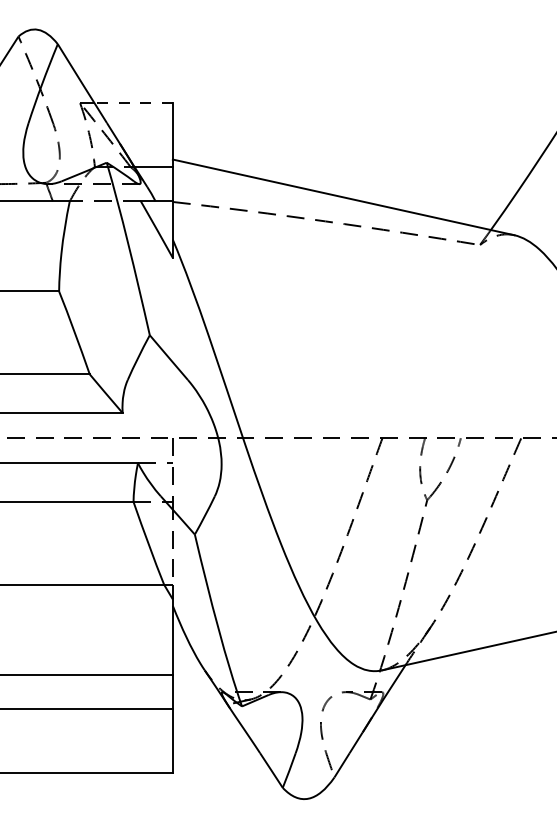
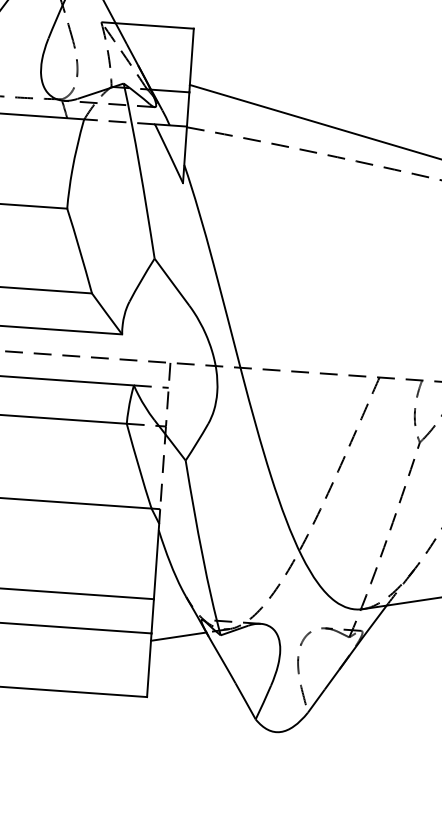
line: (133, 103) -> (154, 26), dashed -> solid
line: (199, 710) -> (178, 636), added

